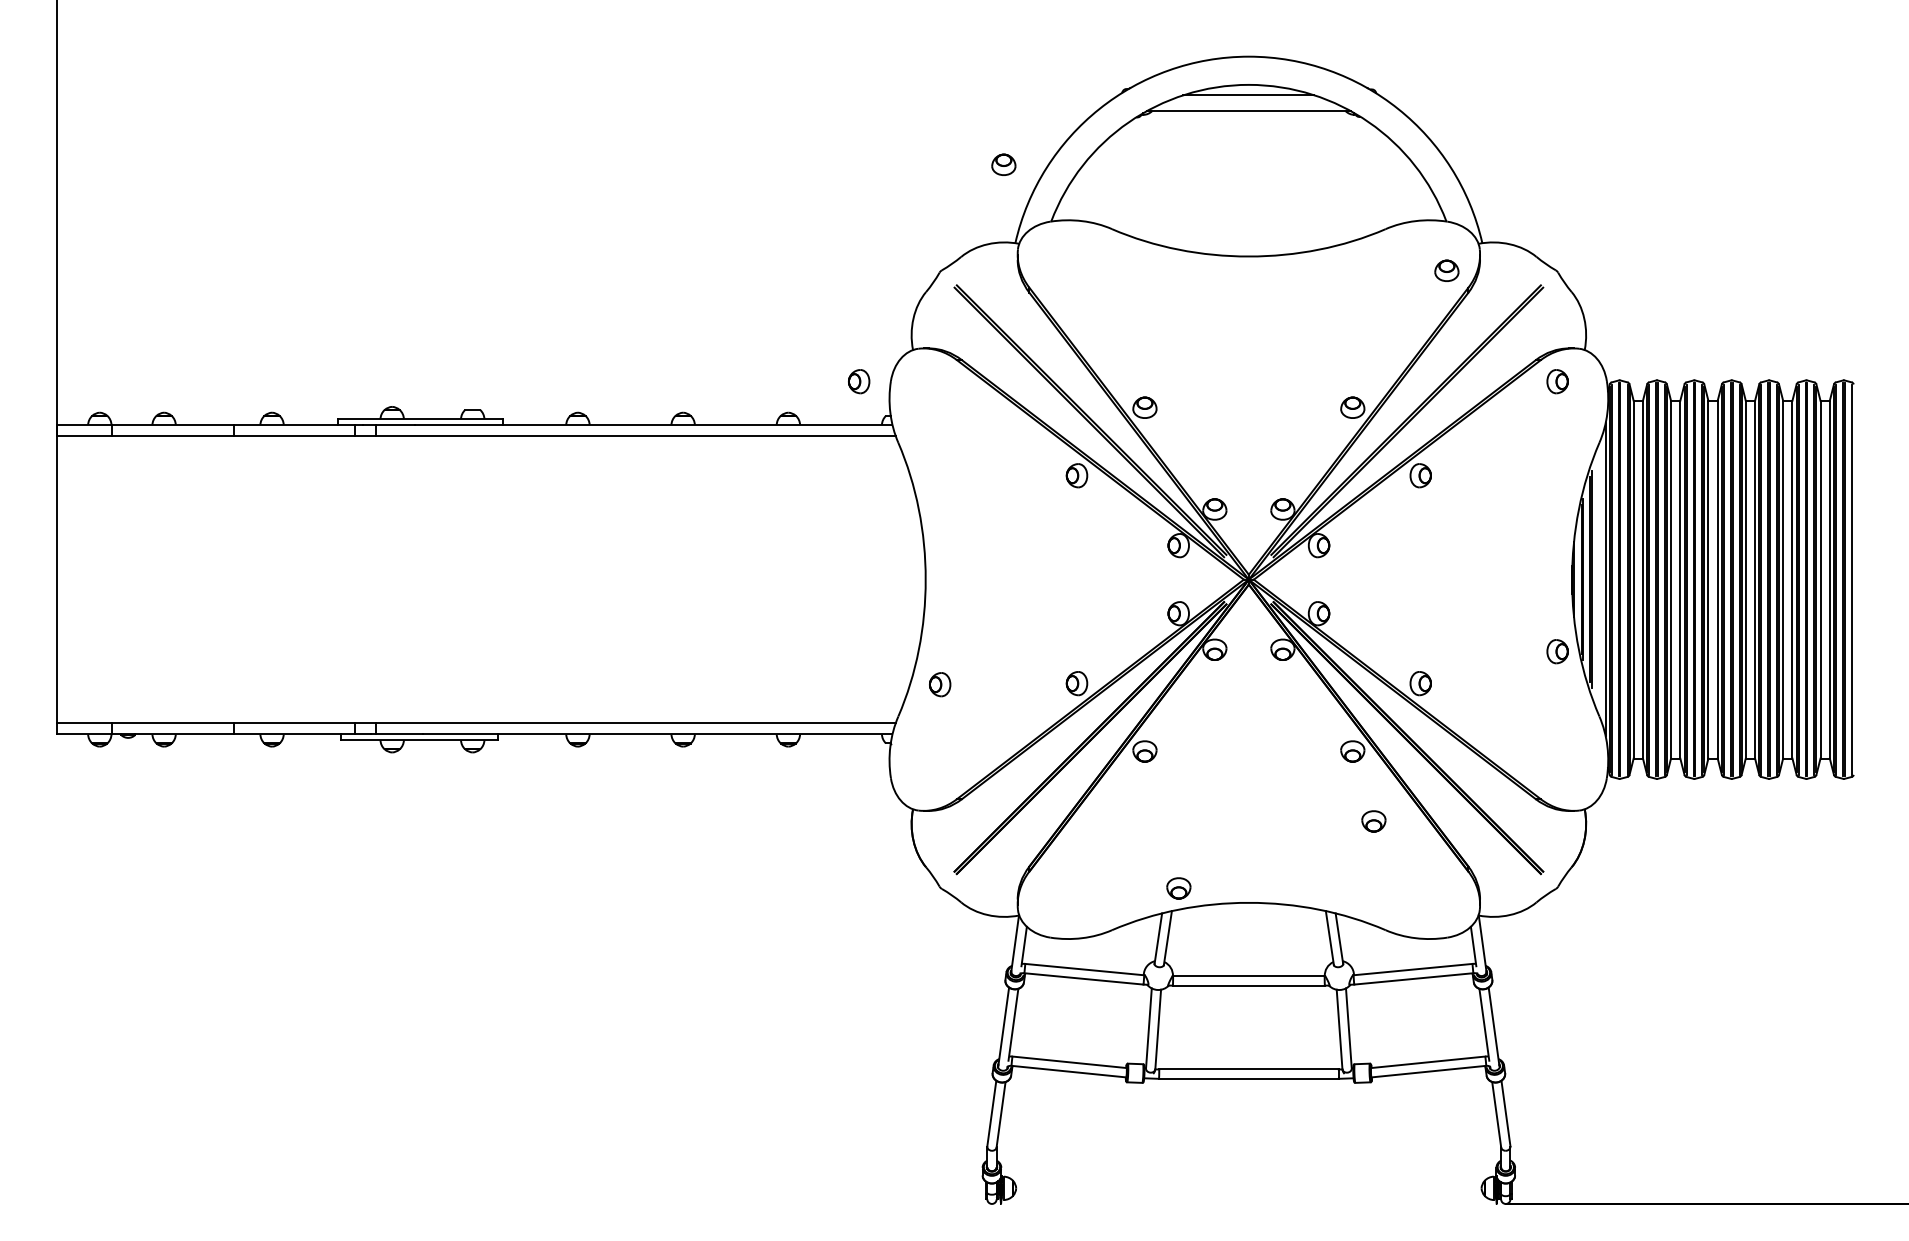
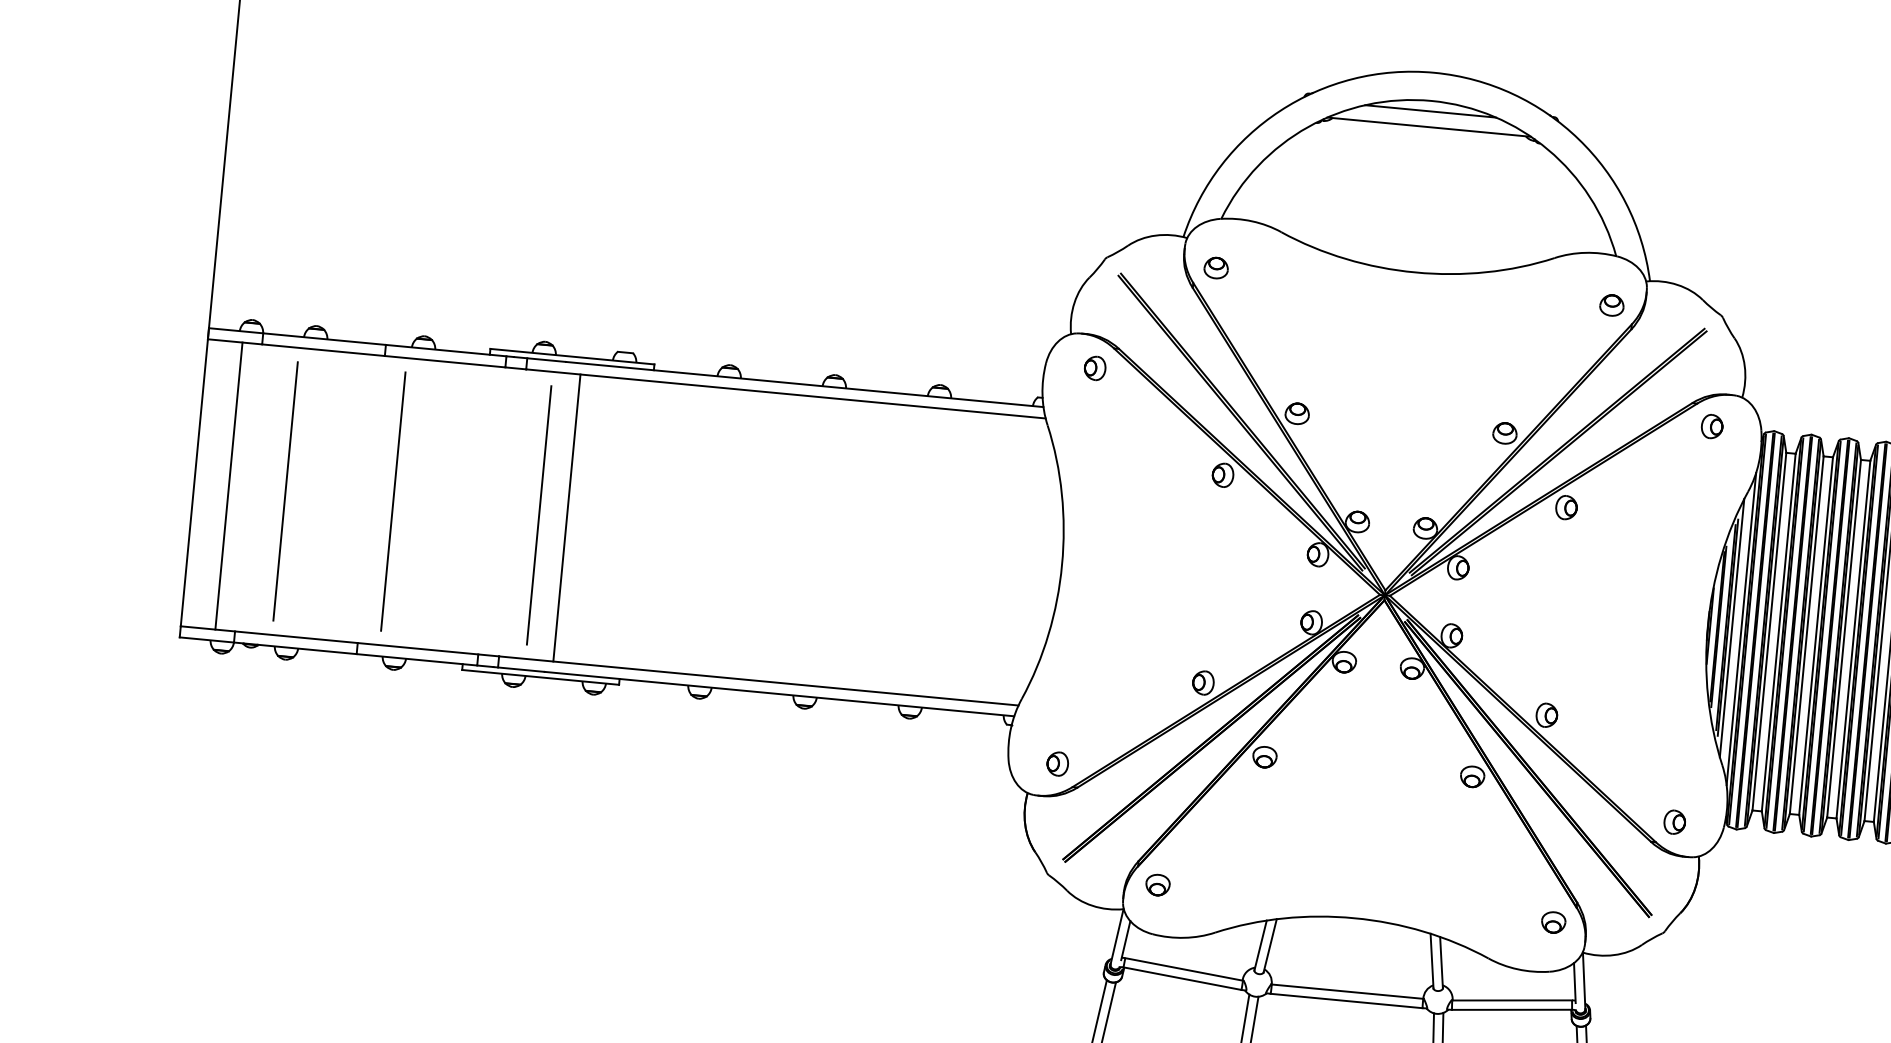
part: (1003, 164) -> (1215, 267), moved
part: (859, 381) -> (1095, 368), moved
line: (91, 579) -> (228, 485), added
line: (148, 579) -> (285, 491), added
line: (256, 579) -> (393, 501), added
line: (402, 579) -> (539, 515), added
line: (430, 579) -> (567, 517), added
line: (1596, 579) -> (1732, 628), added
part: (1557, 651) -> (1674, 822), moved
part: (940, 684) -> (1058, 763), moved
part: (1373, 821) -> (1553, 922), moved
part: (1178, 888) -> (1157, 885), moved

